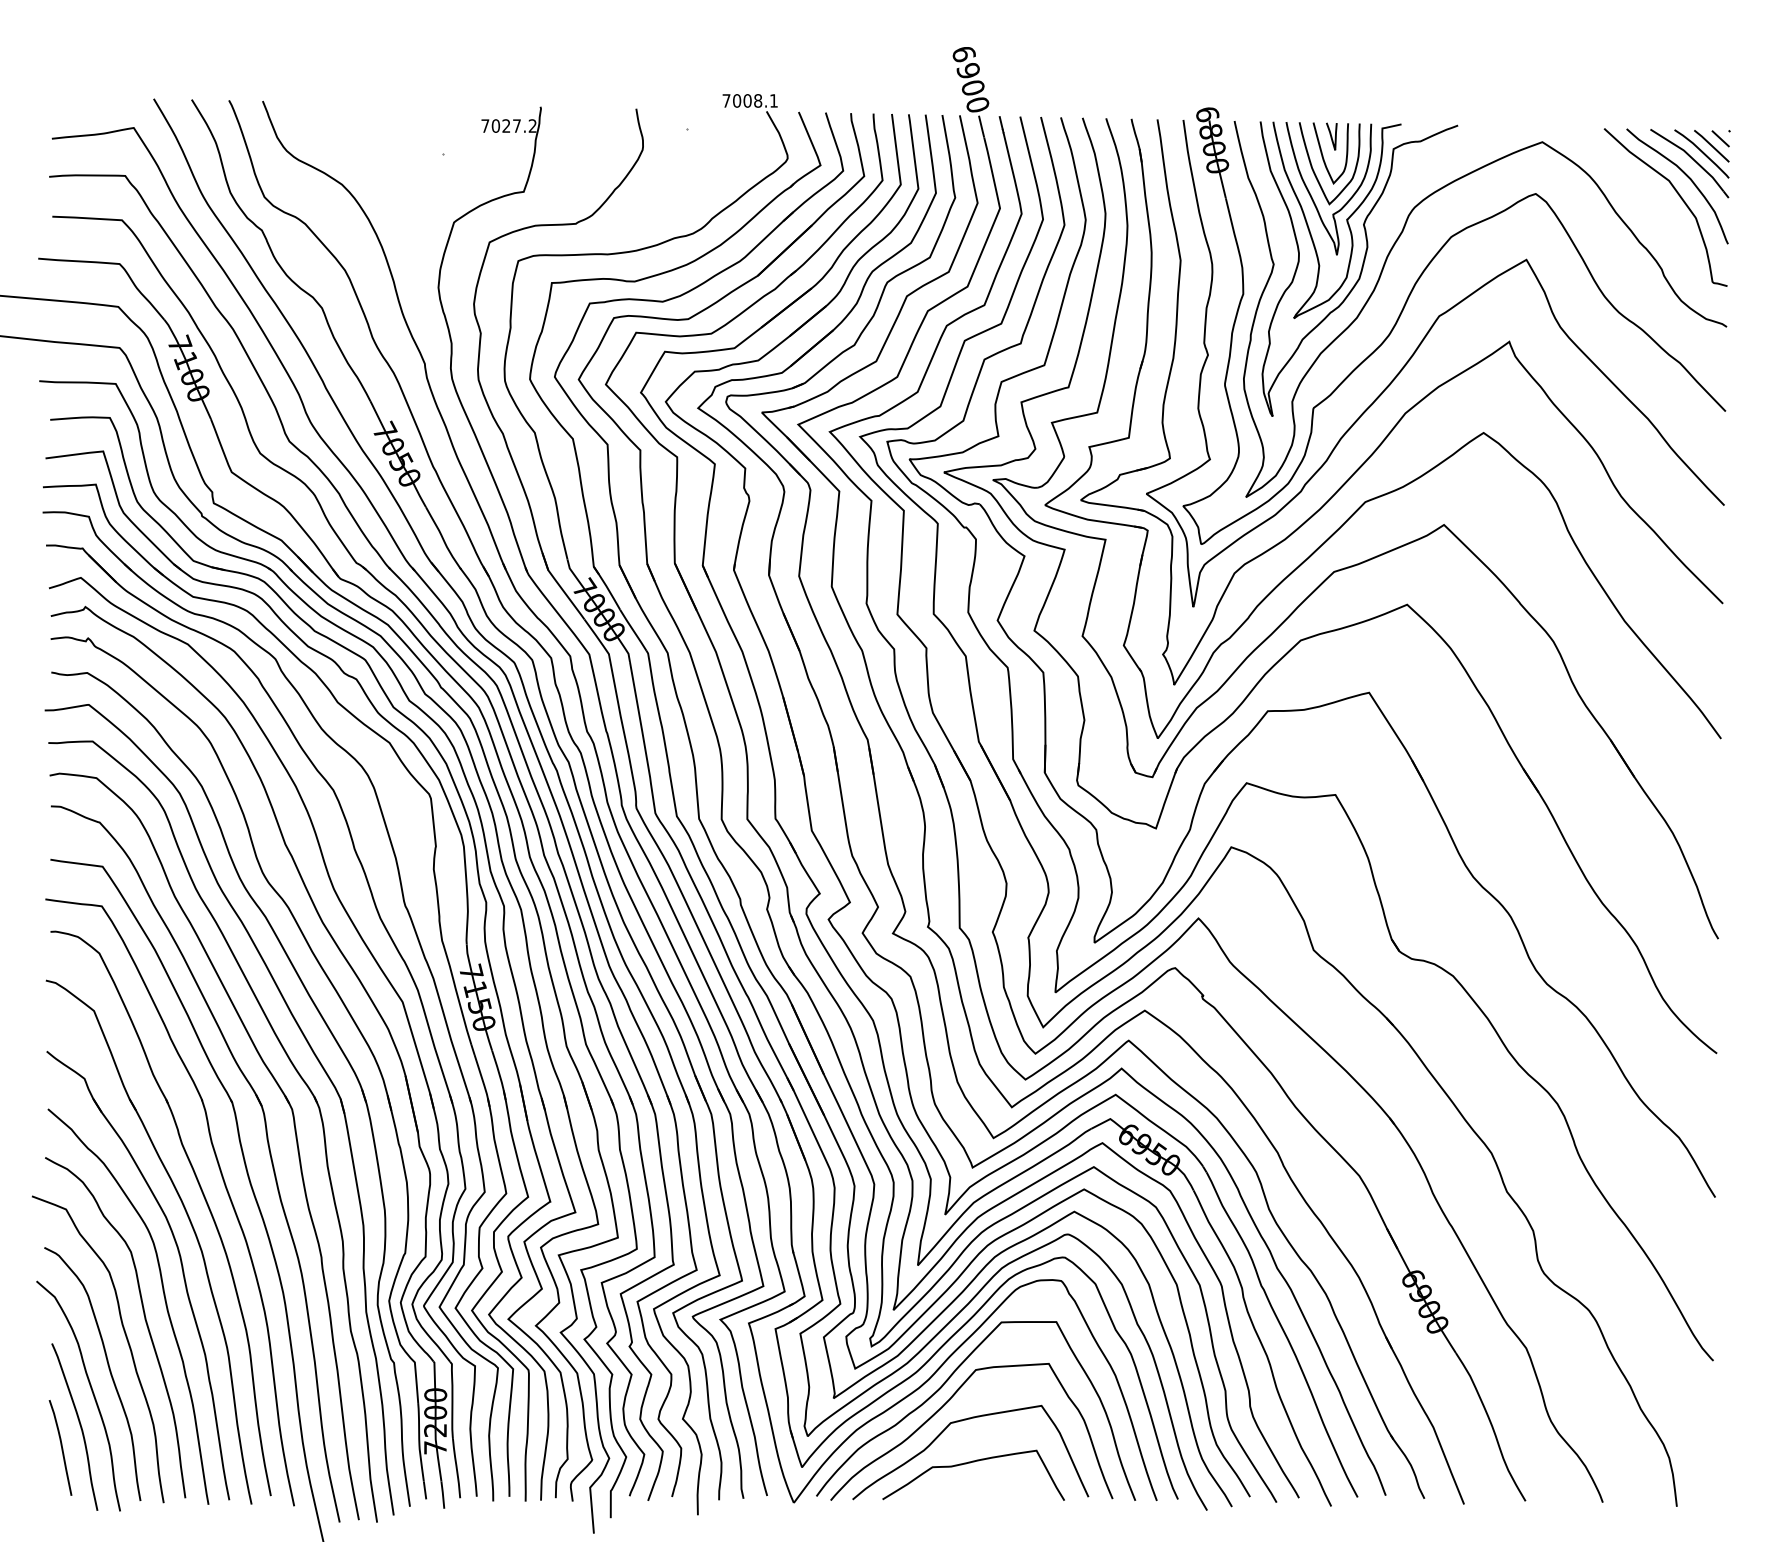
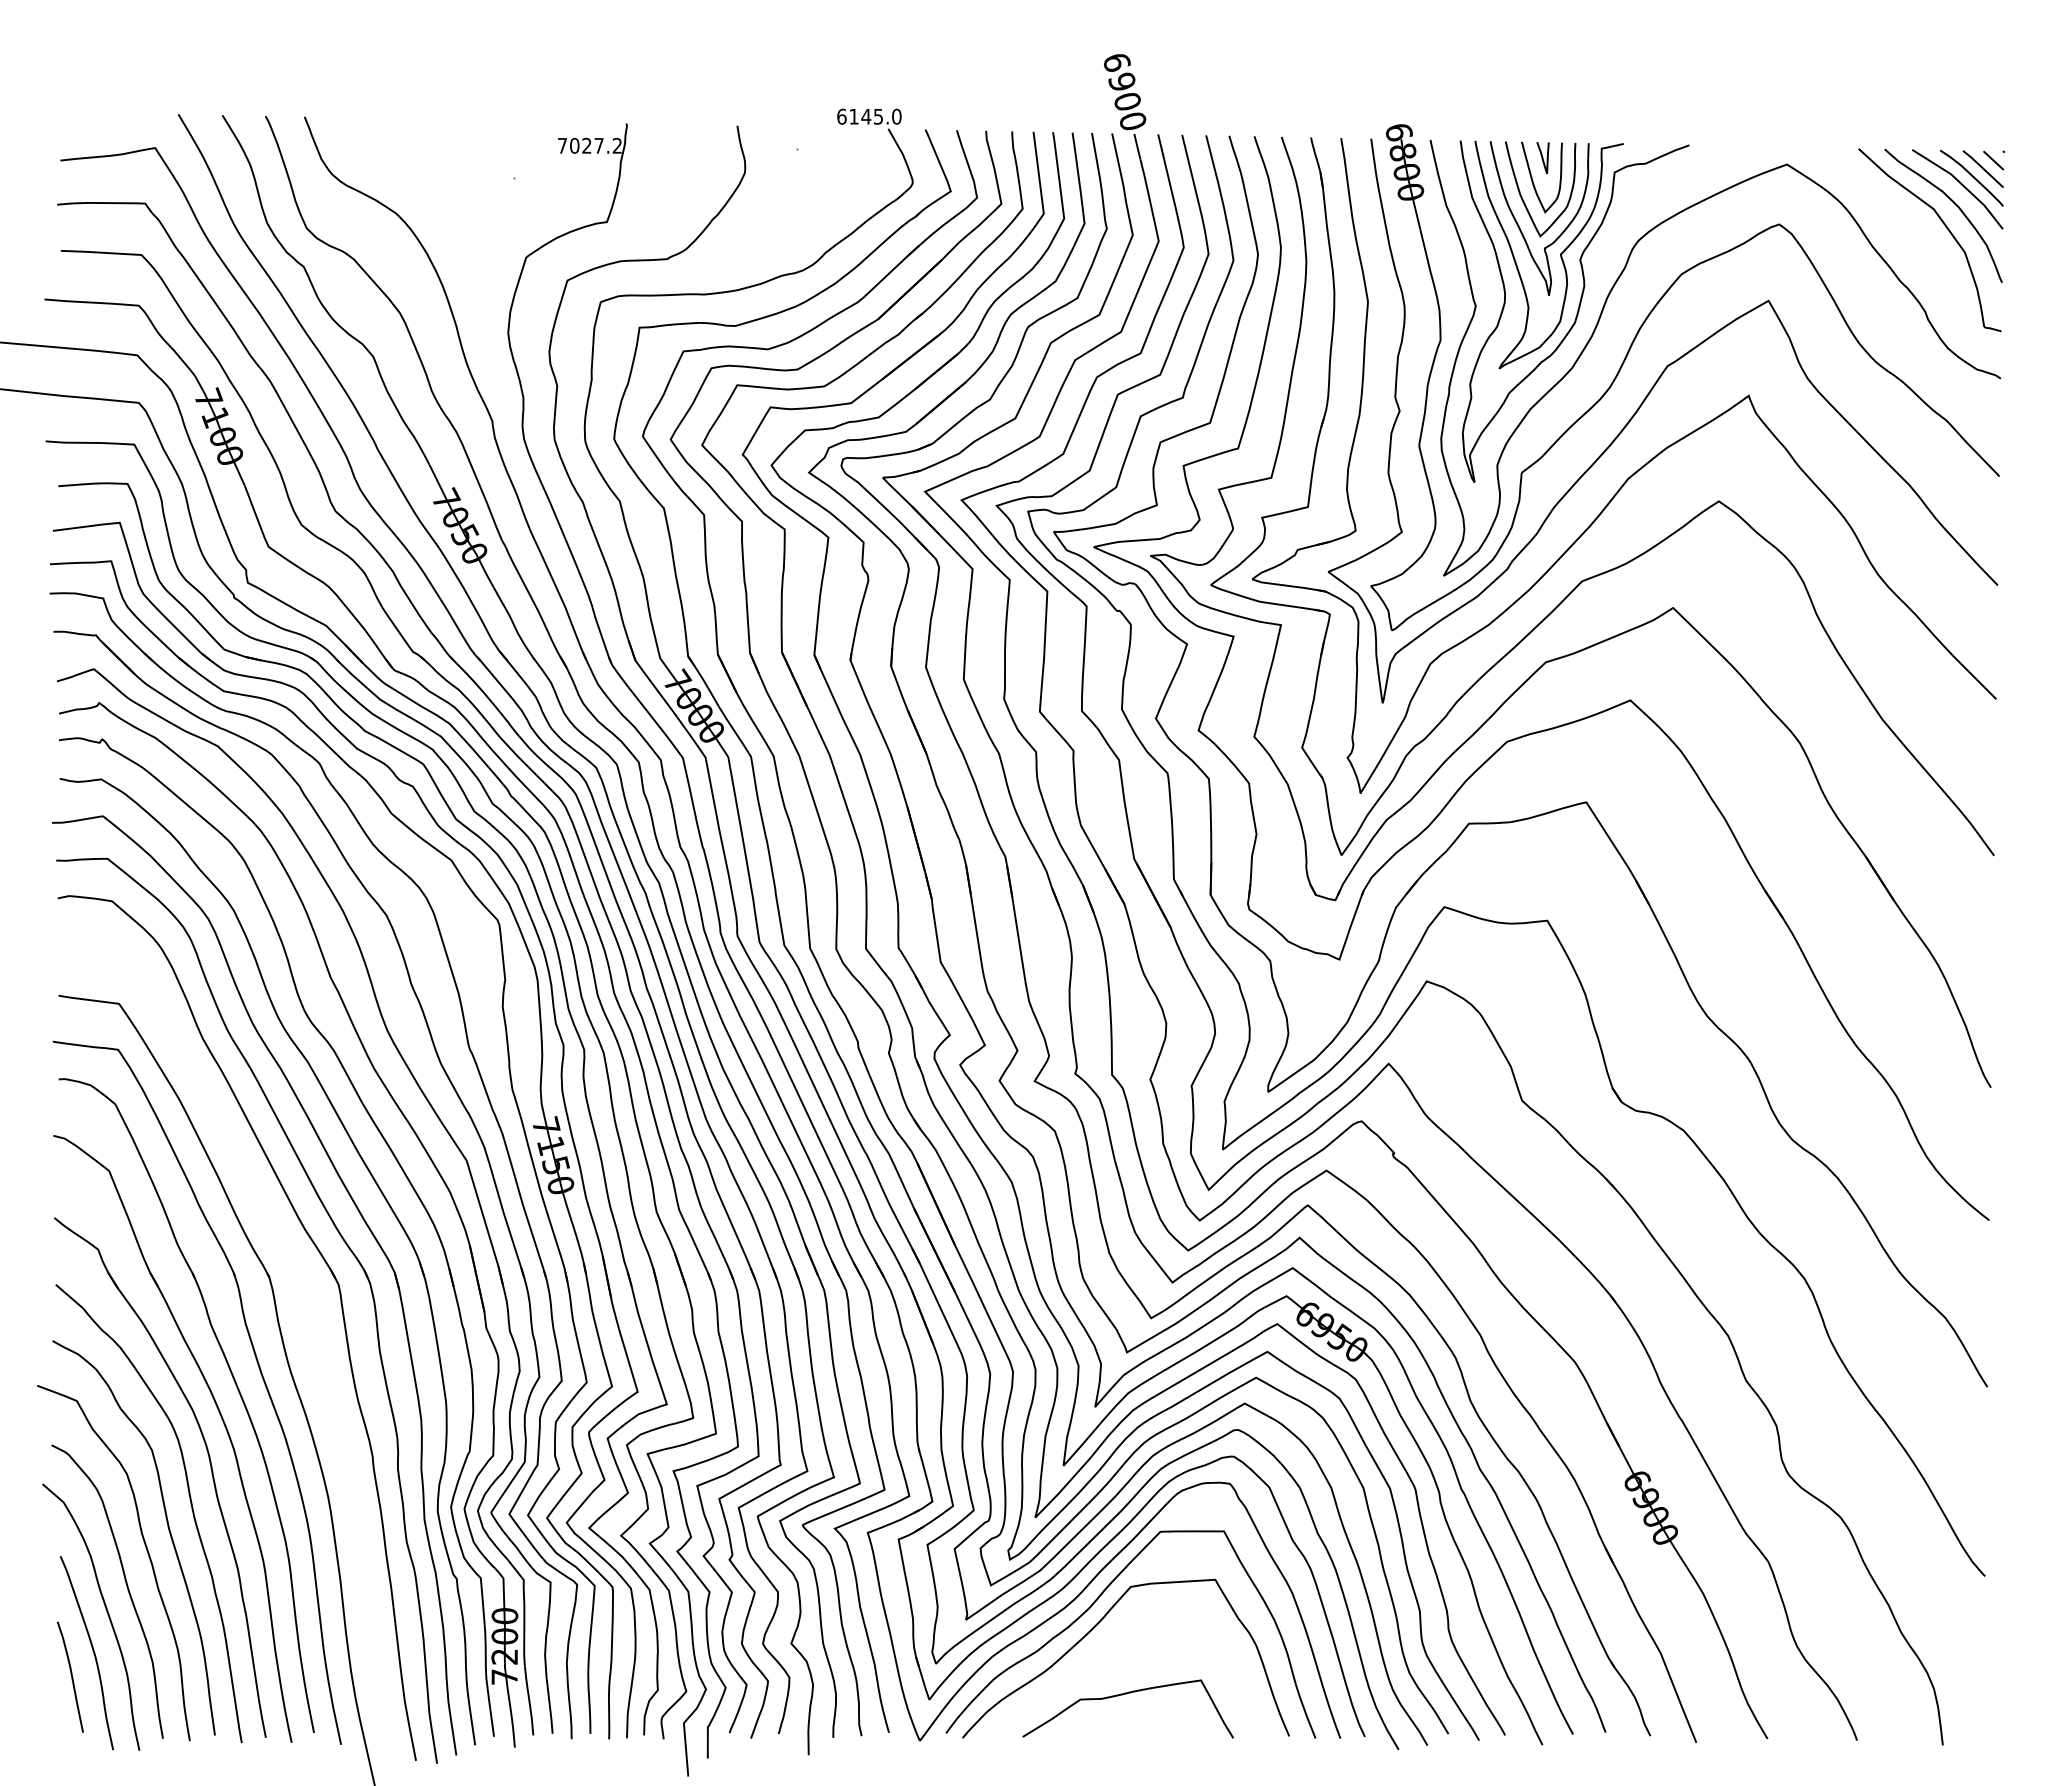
text: (750, 100) -> (869, 116), 7008.1 -> 6145.0
part: (268, 1150) -> (311, 1332), removed
curve: (961, 1421) -> (1114, 1646), removed

